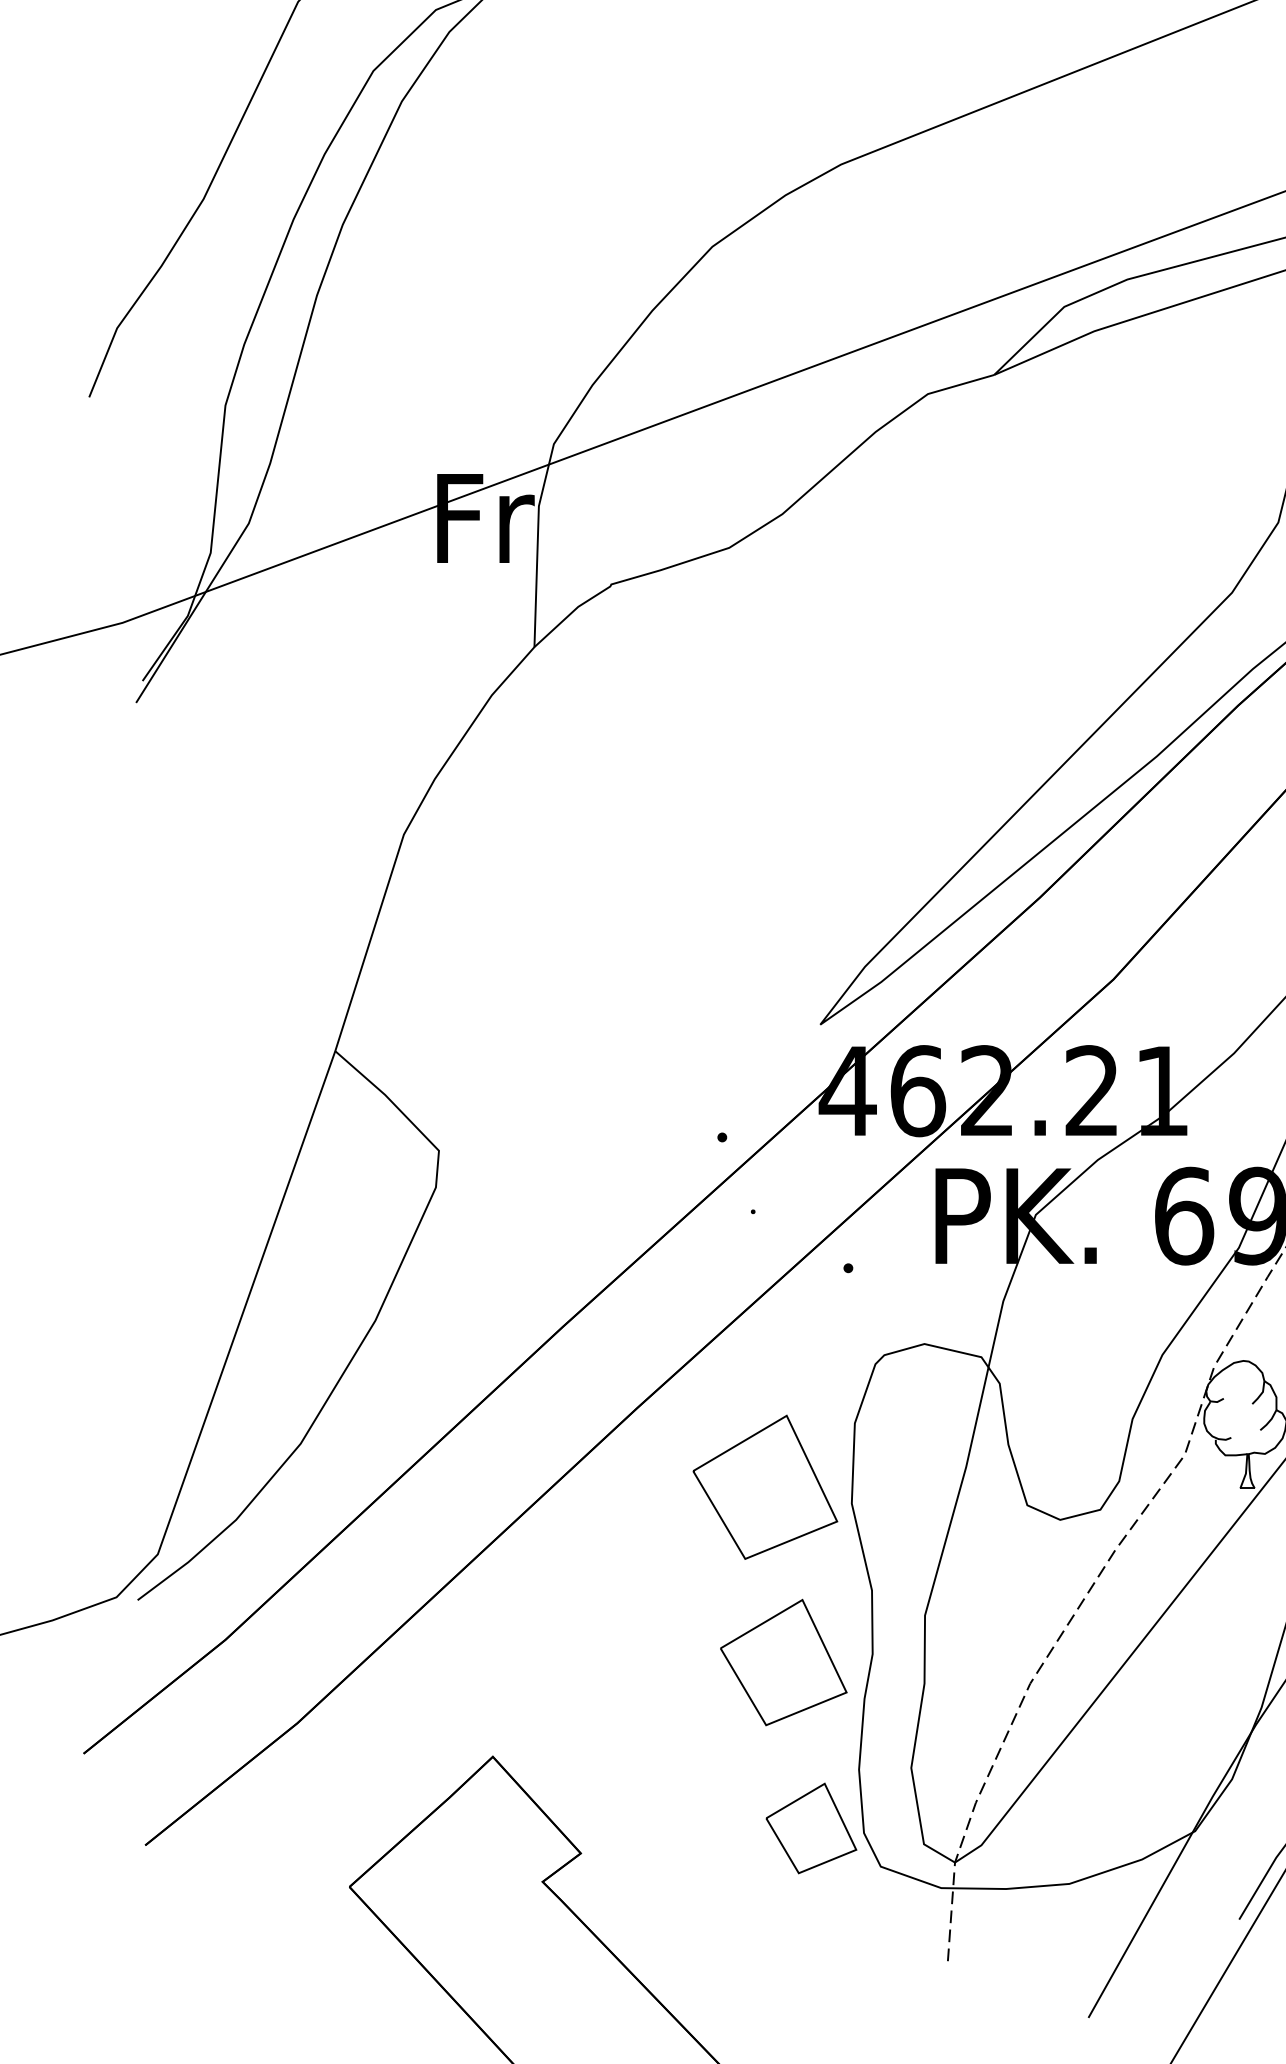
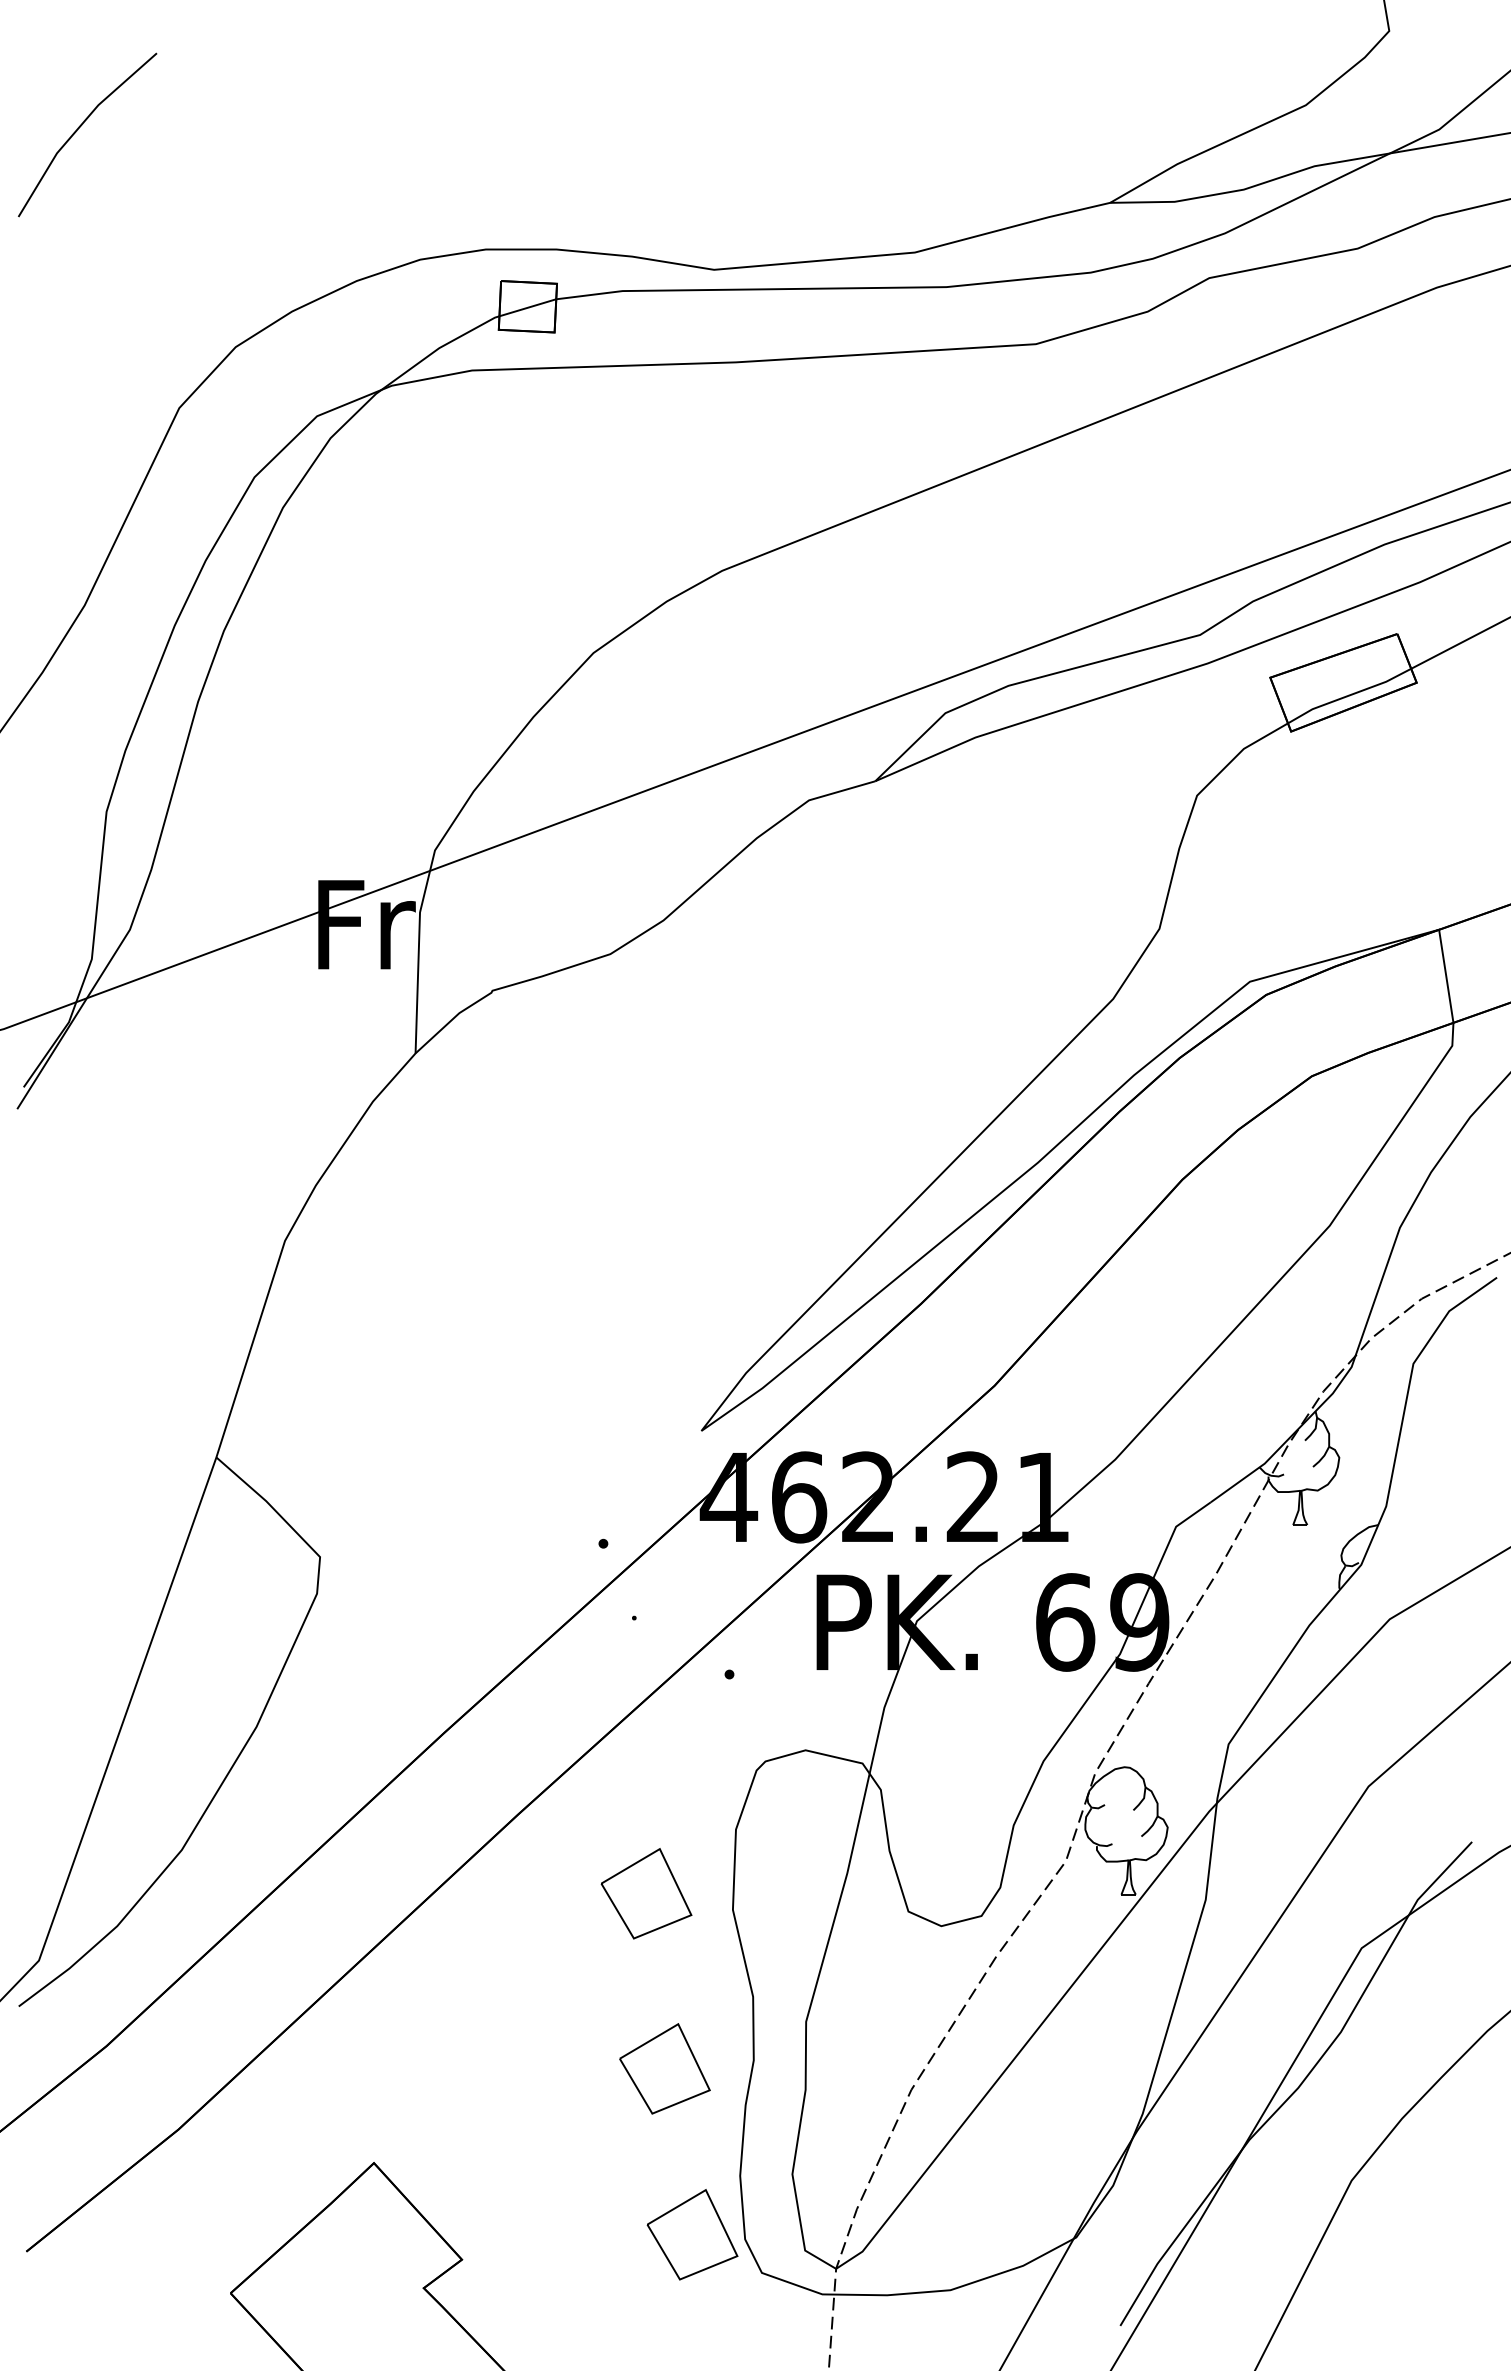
part: (765, 1487) -> (646, 1893), size x0.62
part: (783, 1662) -> (664, 2068), size x0.71

